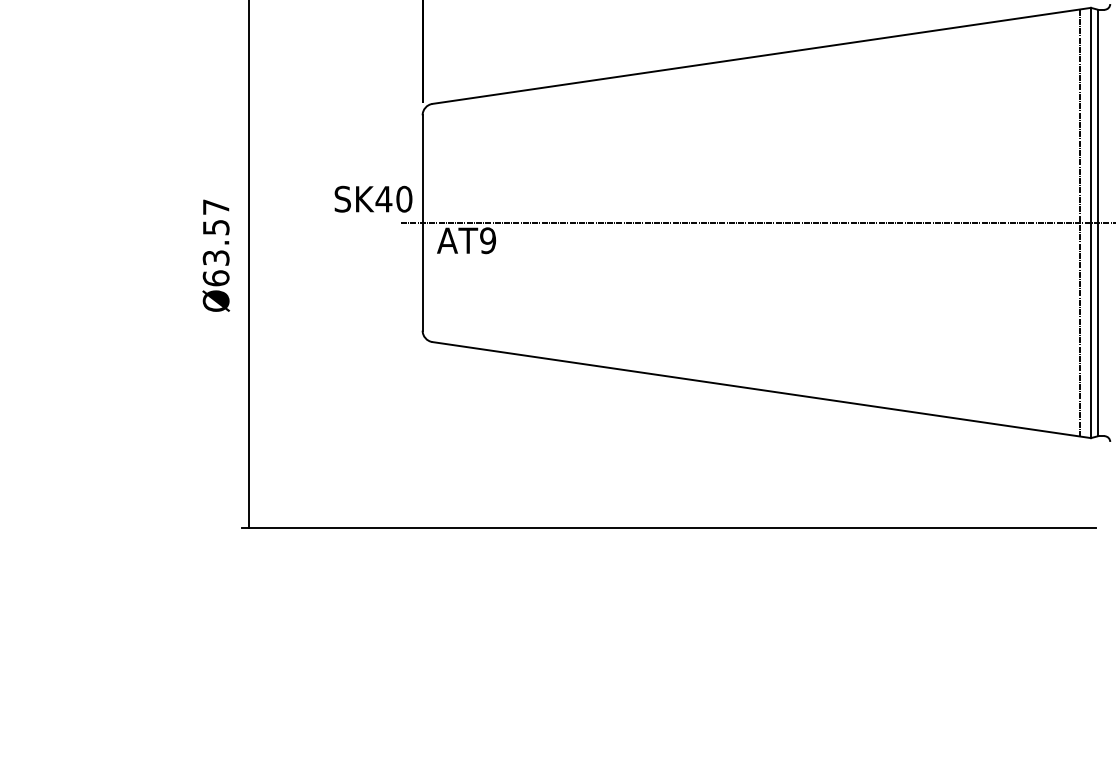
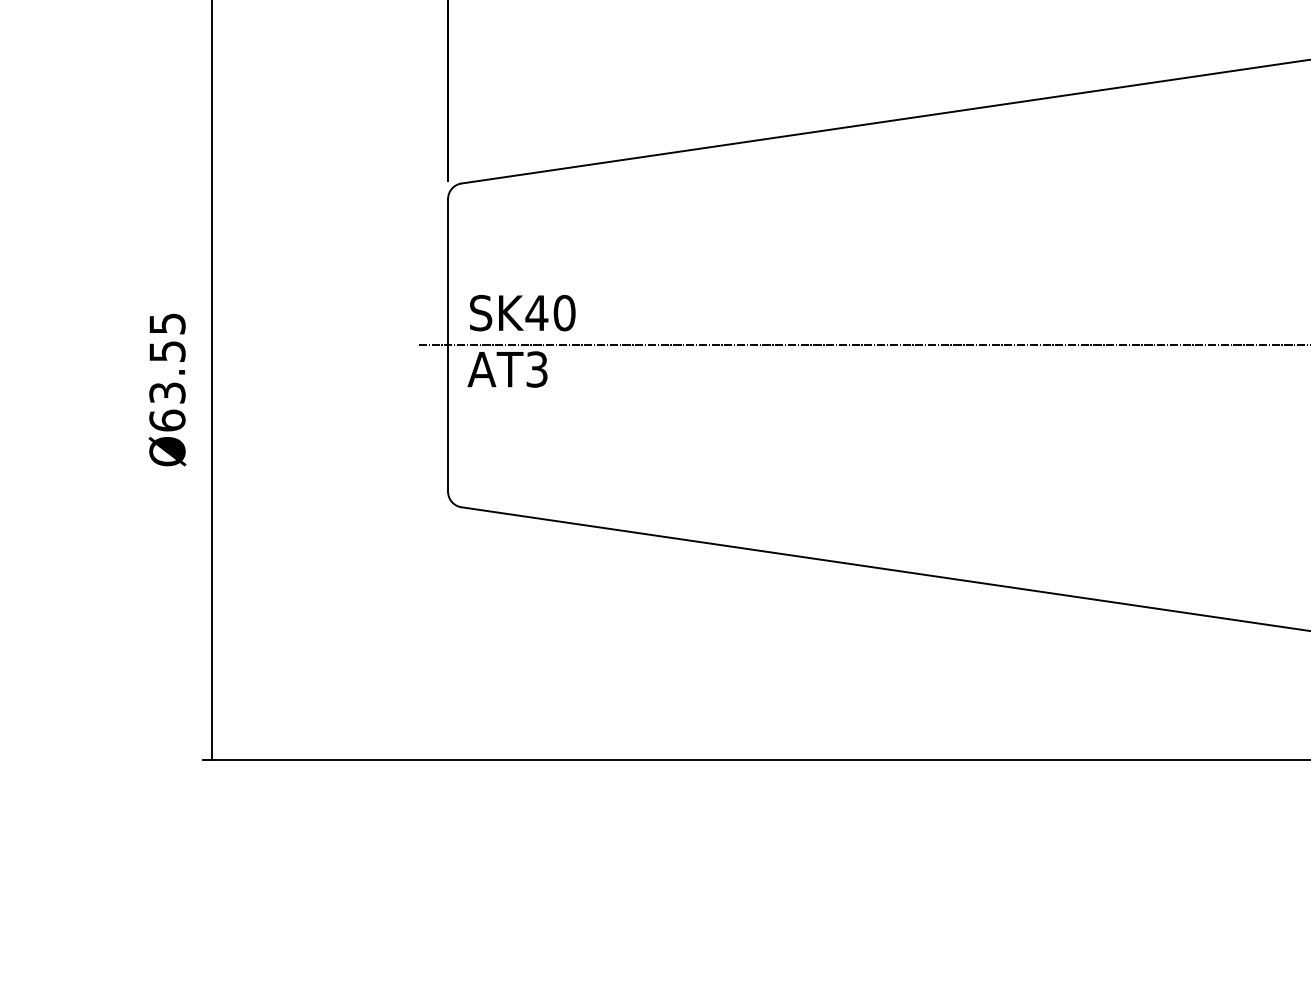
text: (373, 198) -> (522, 312), moved
text: (216, 206) -> (167, 322), Ø63.57 -> Ø63.55
text: (488, 240) -> (537, 369), AT9 -> AT3

